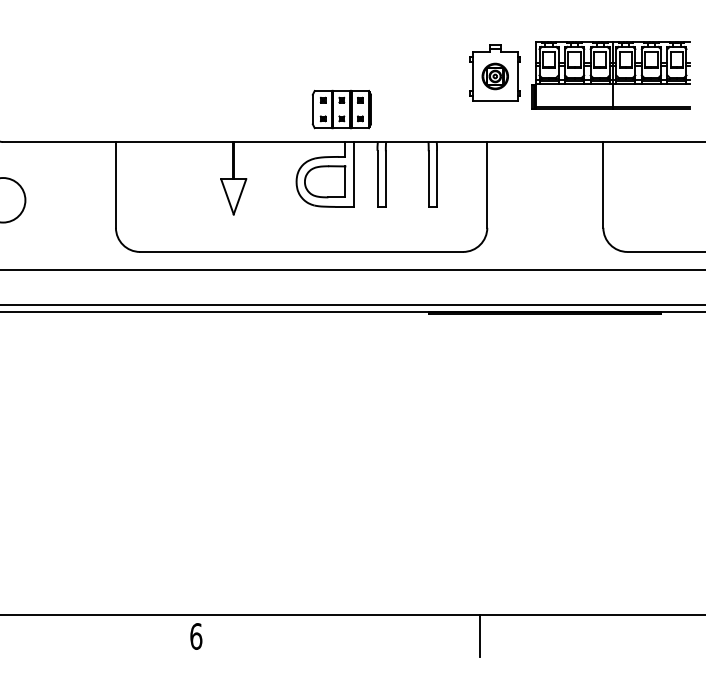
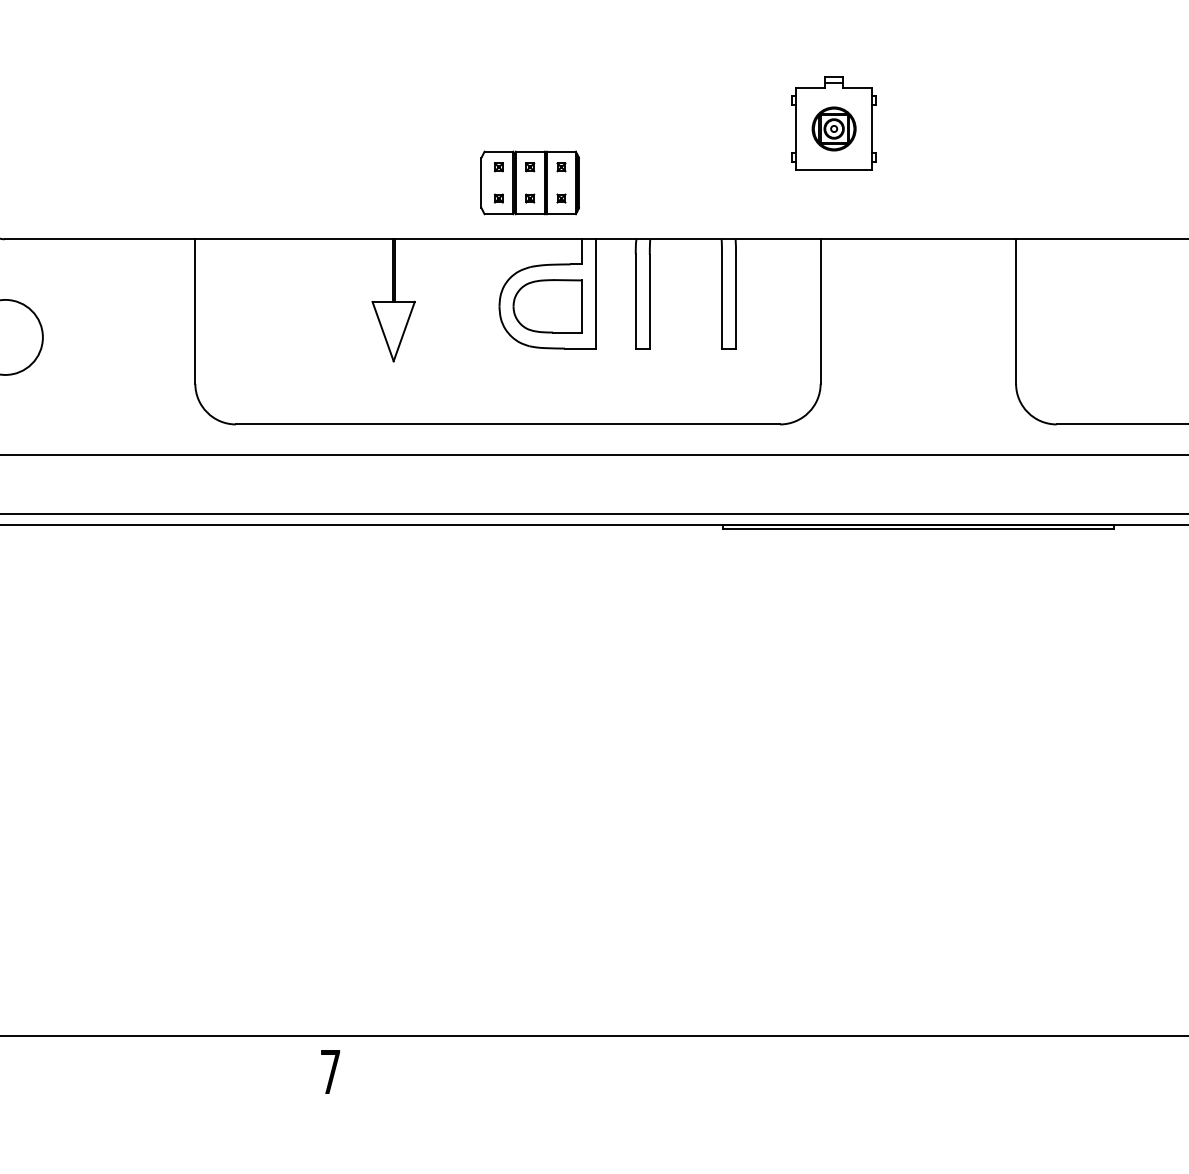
part: (610, 75) -> (1028, 127), removed
part: (341, 109) -> (529, 182), moved
text: (196, 636) -> (330, 1071), 6 -> 7
line: (480, 636) -> (809, 1071), removed

